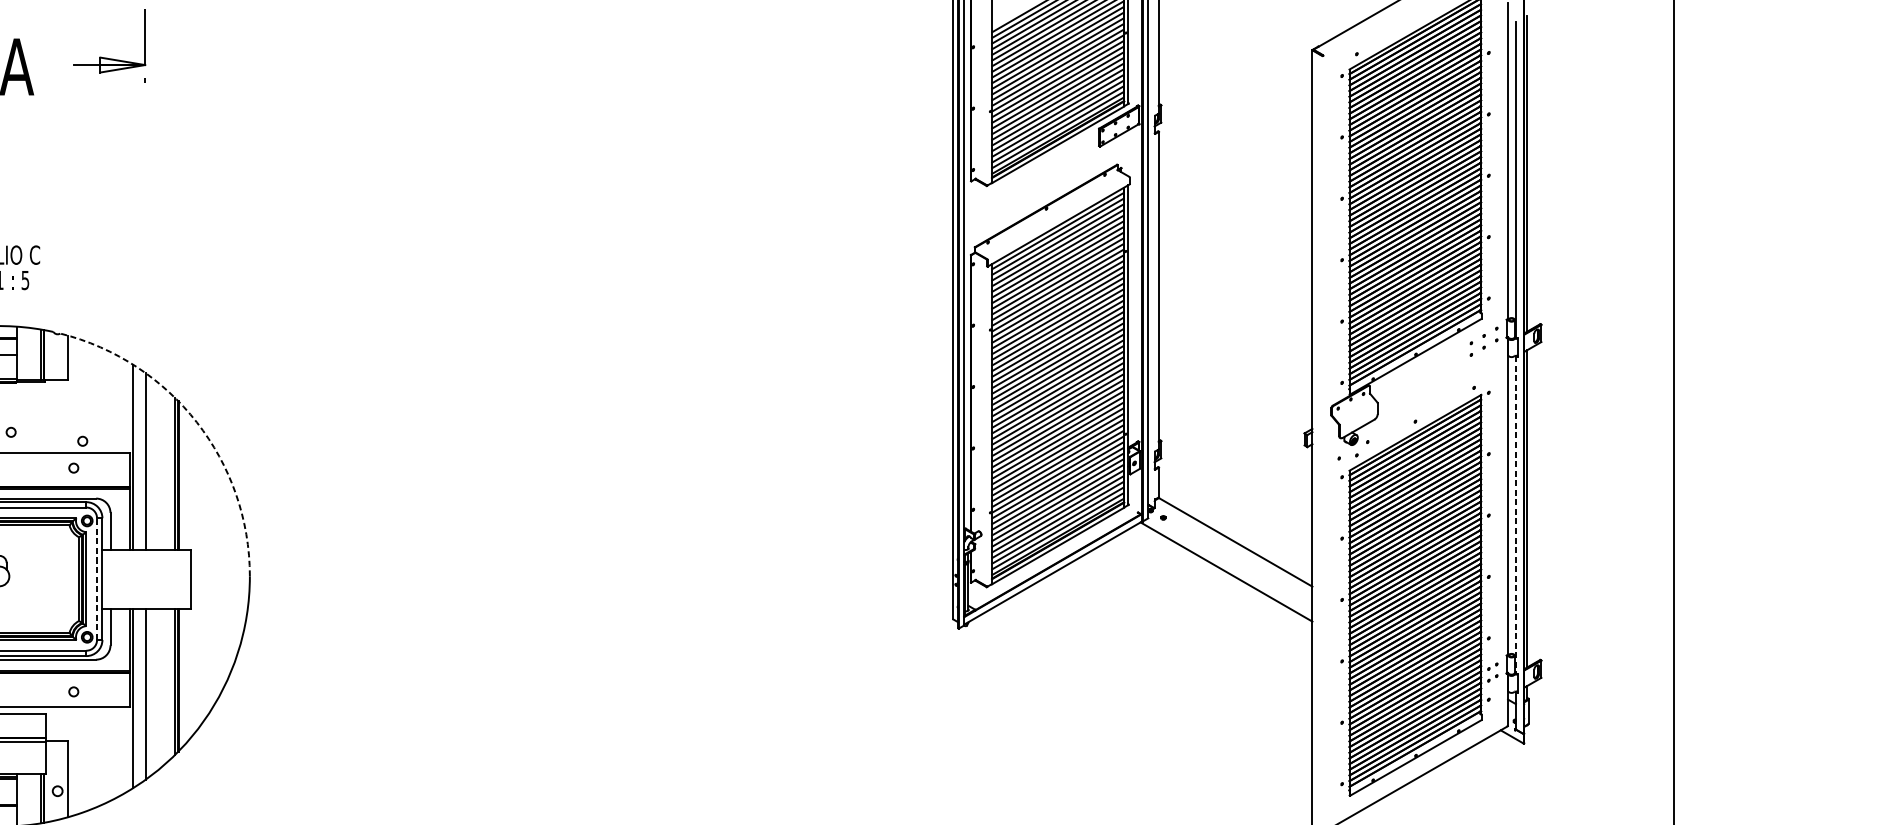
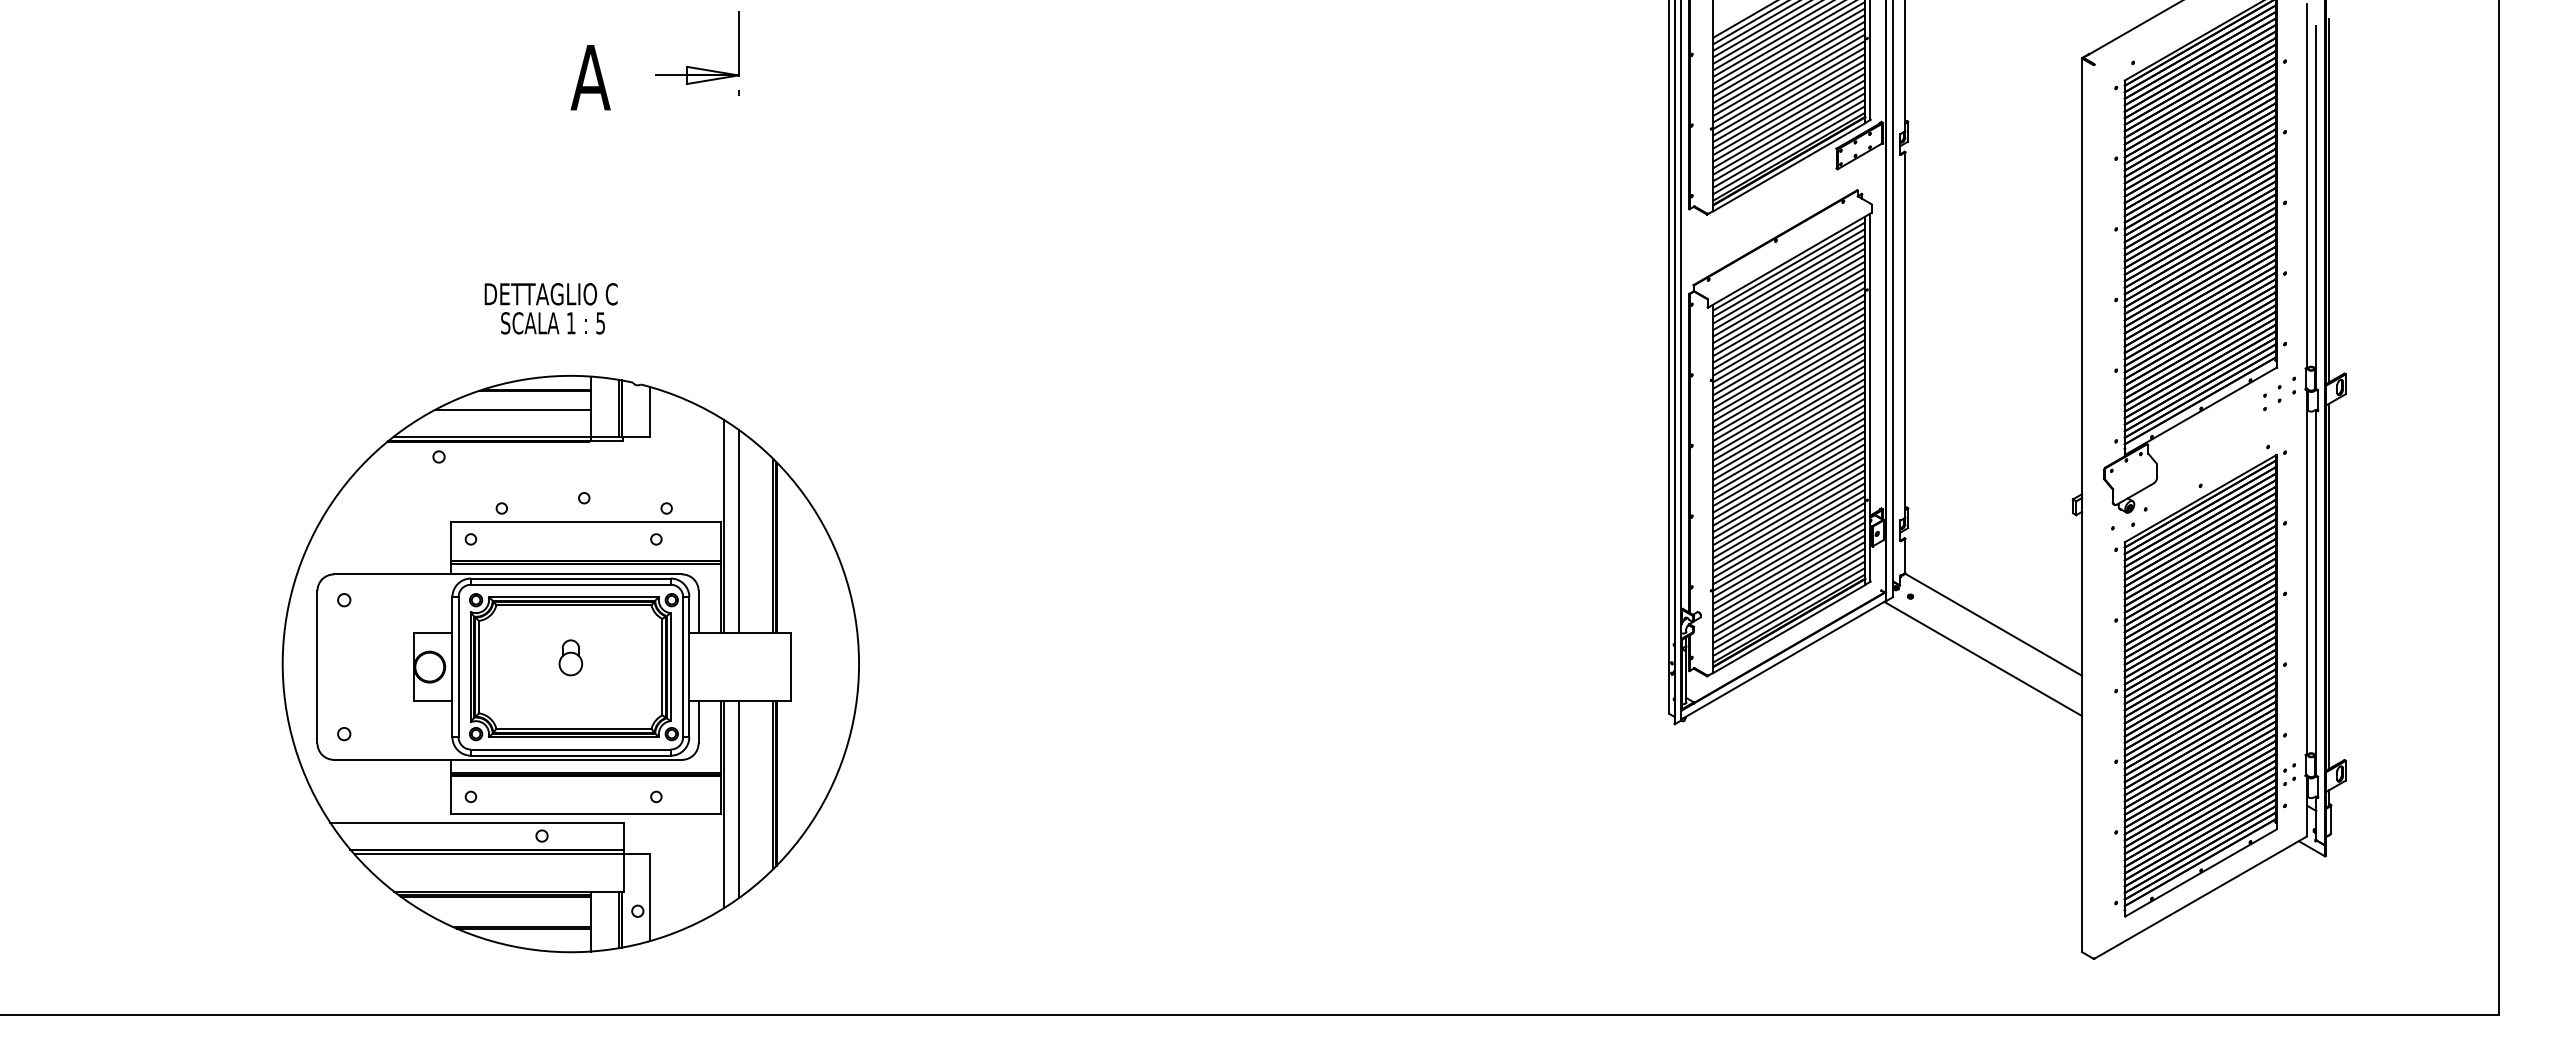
arc: (197, 422) -> (798, 486), dashed -> solid
line: (1516, 515) -> (2316, 593), dashed -> solid
line: (97, 578) -> (683, 666), dashed -> solid

